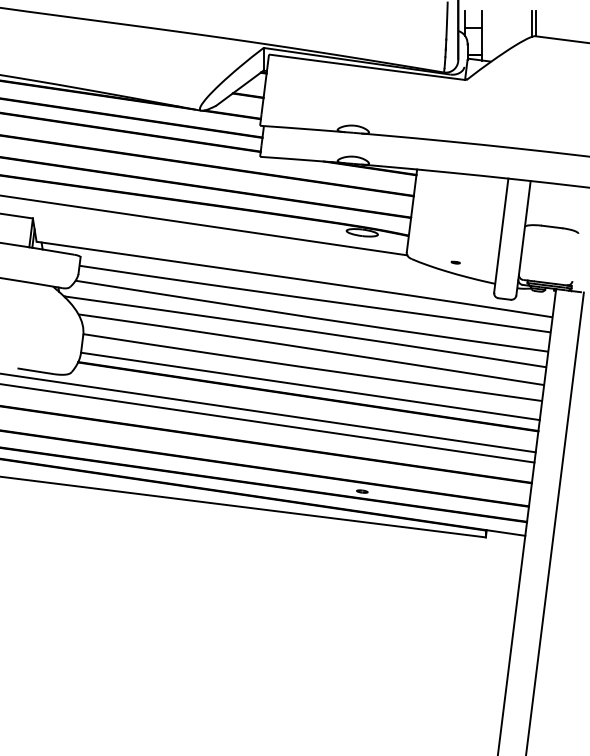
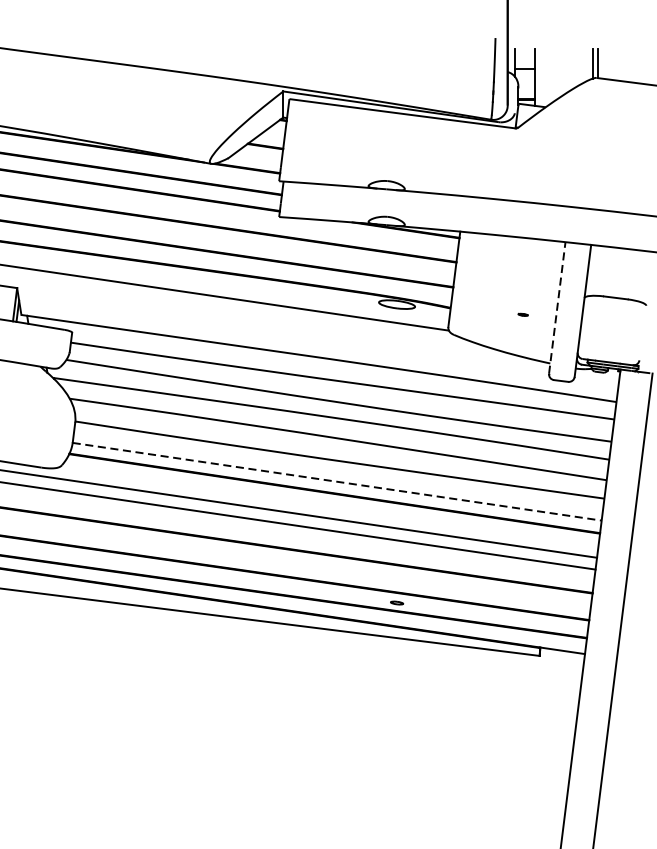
line: (501, 235) -> (557, 307), solid -> dashed
part: (455, 262) -> (522, 314), moved
line: (310, 386) -> (337, 481), solid -> dashed

